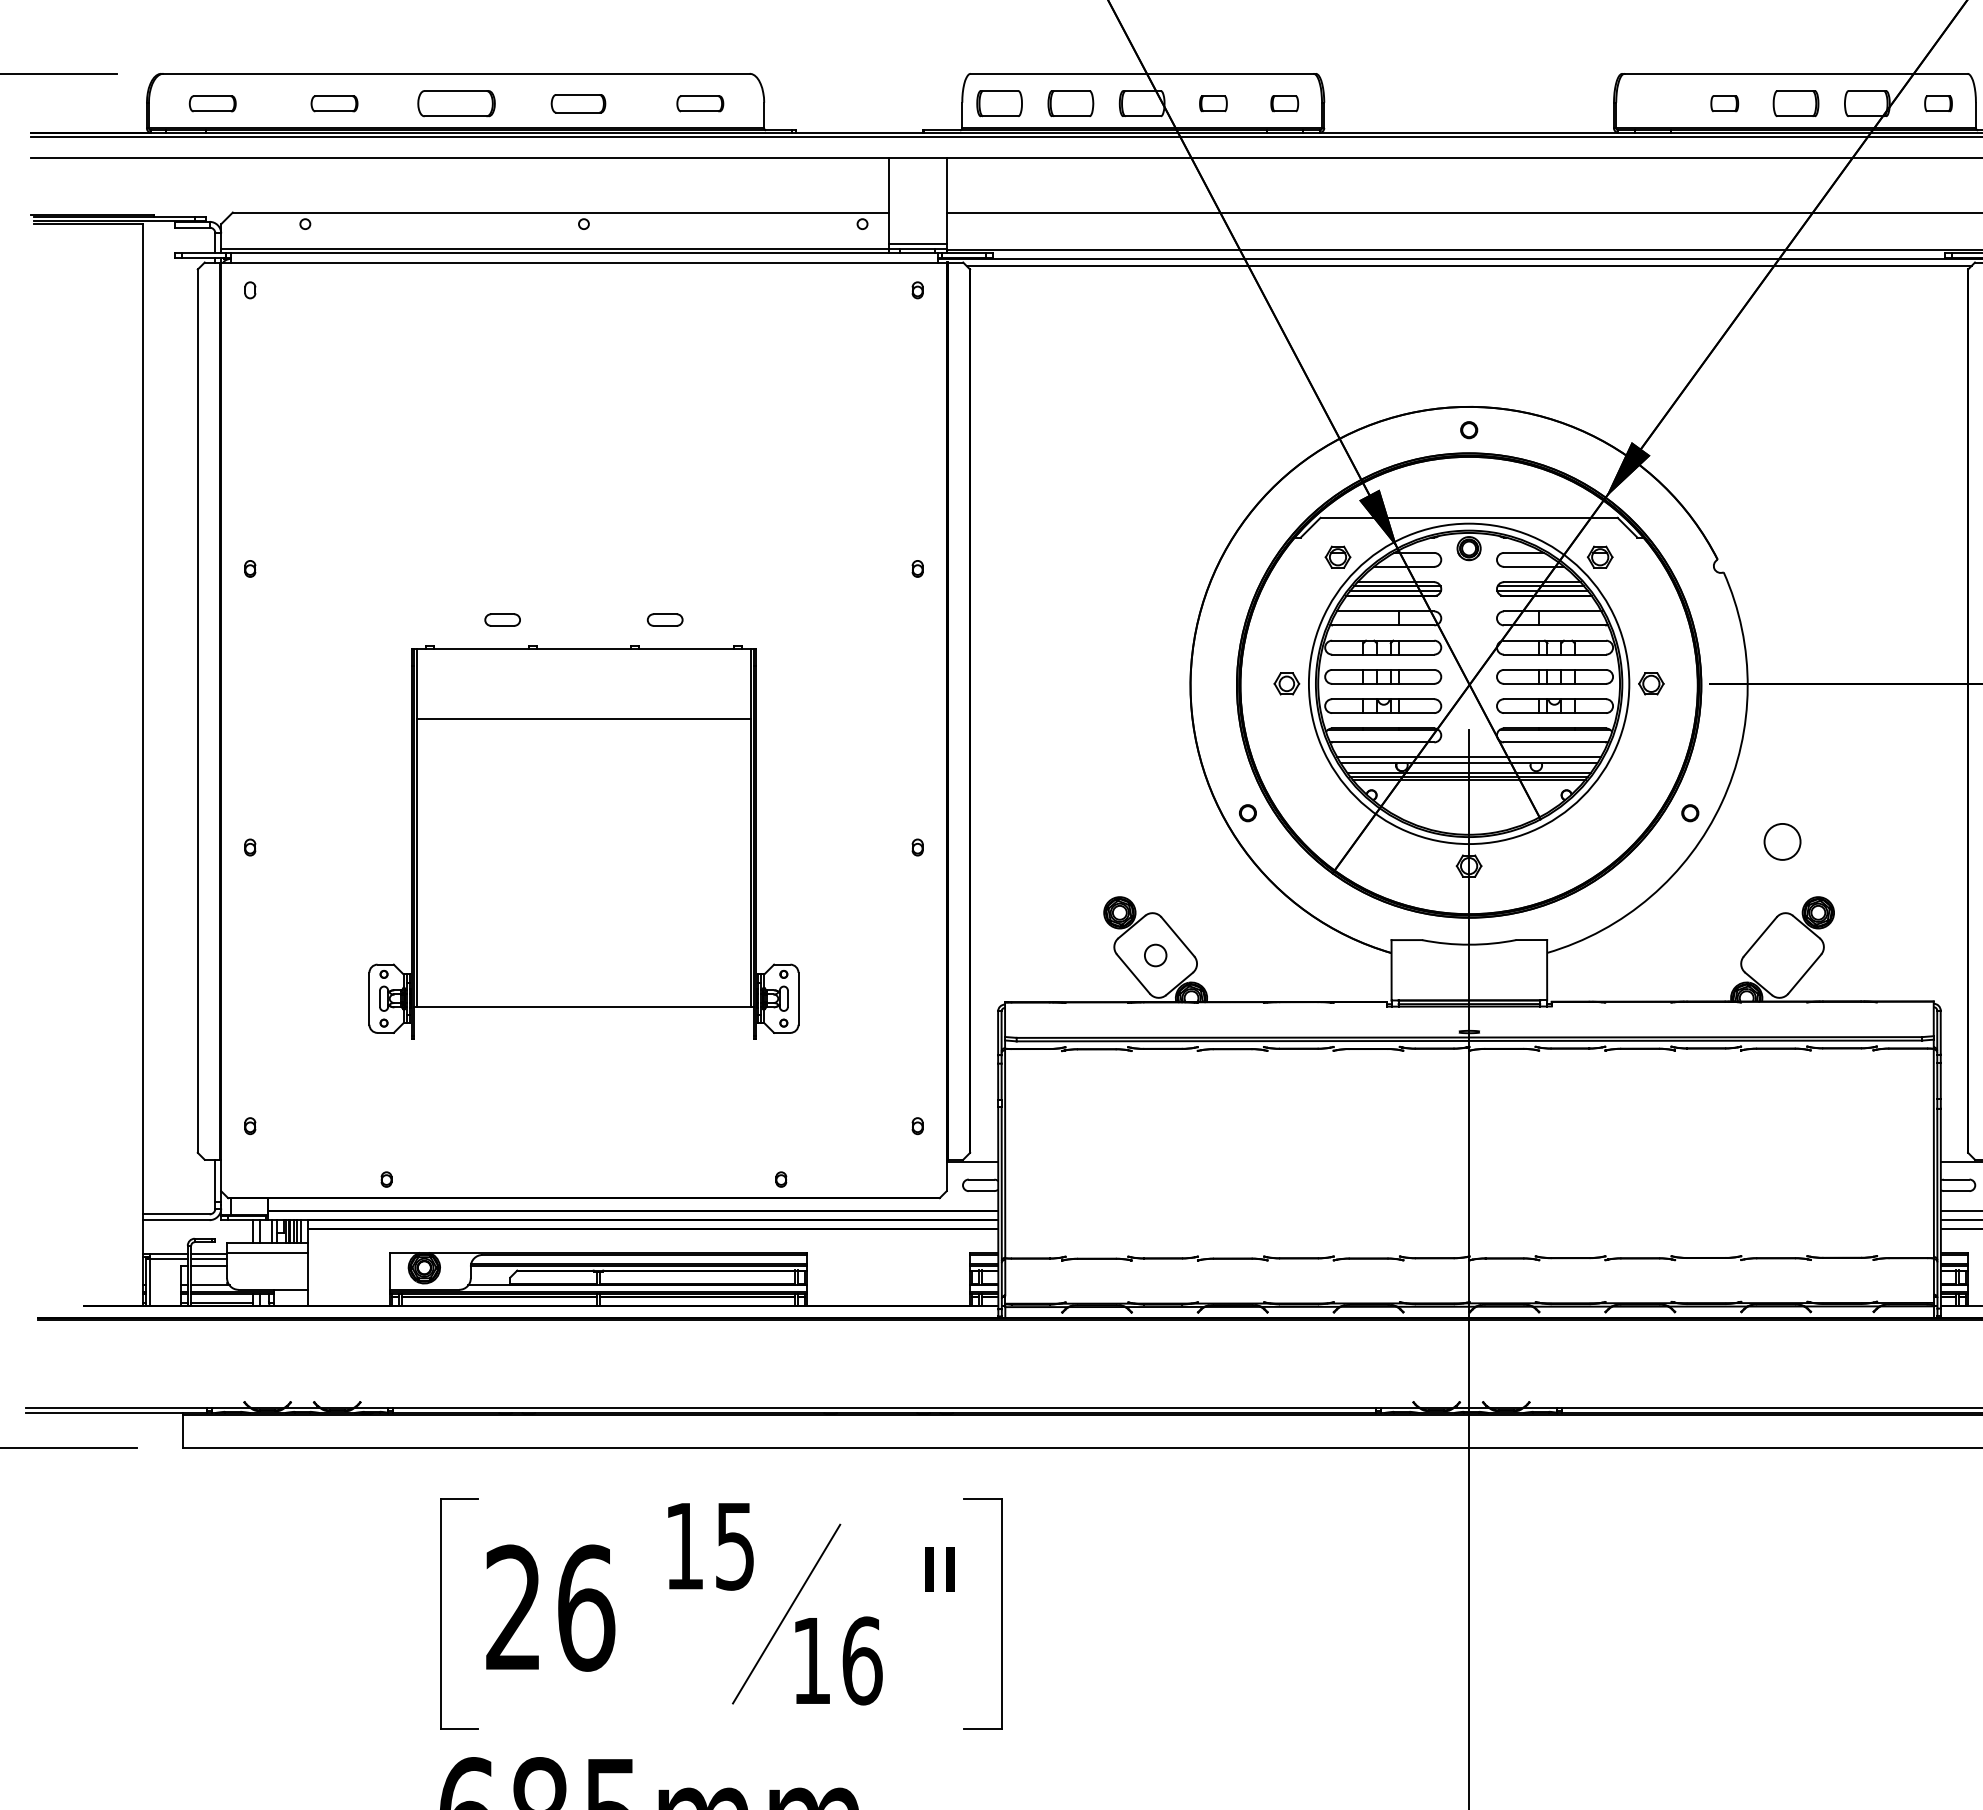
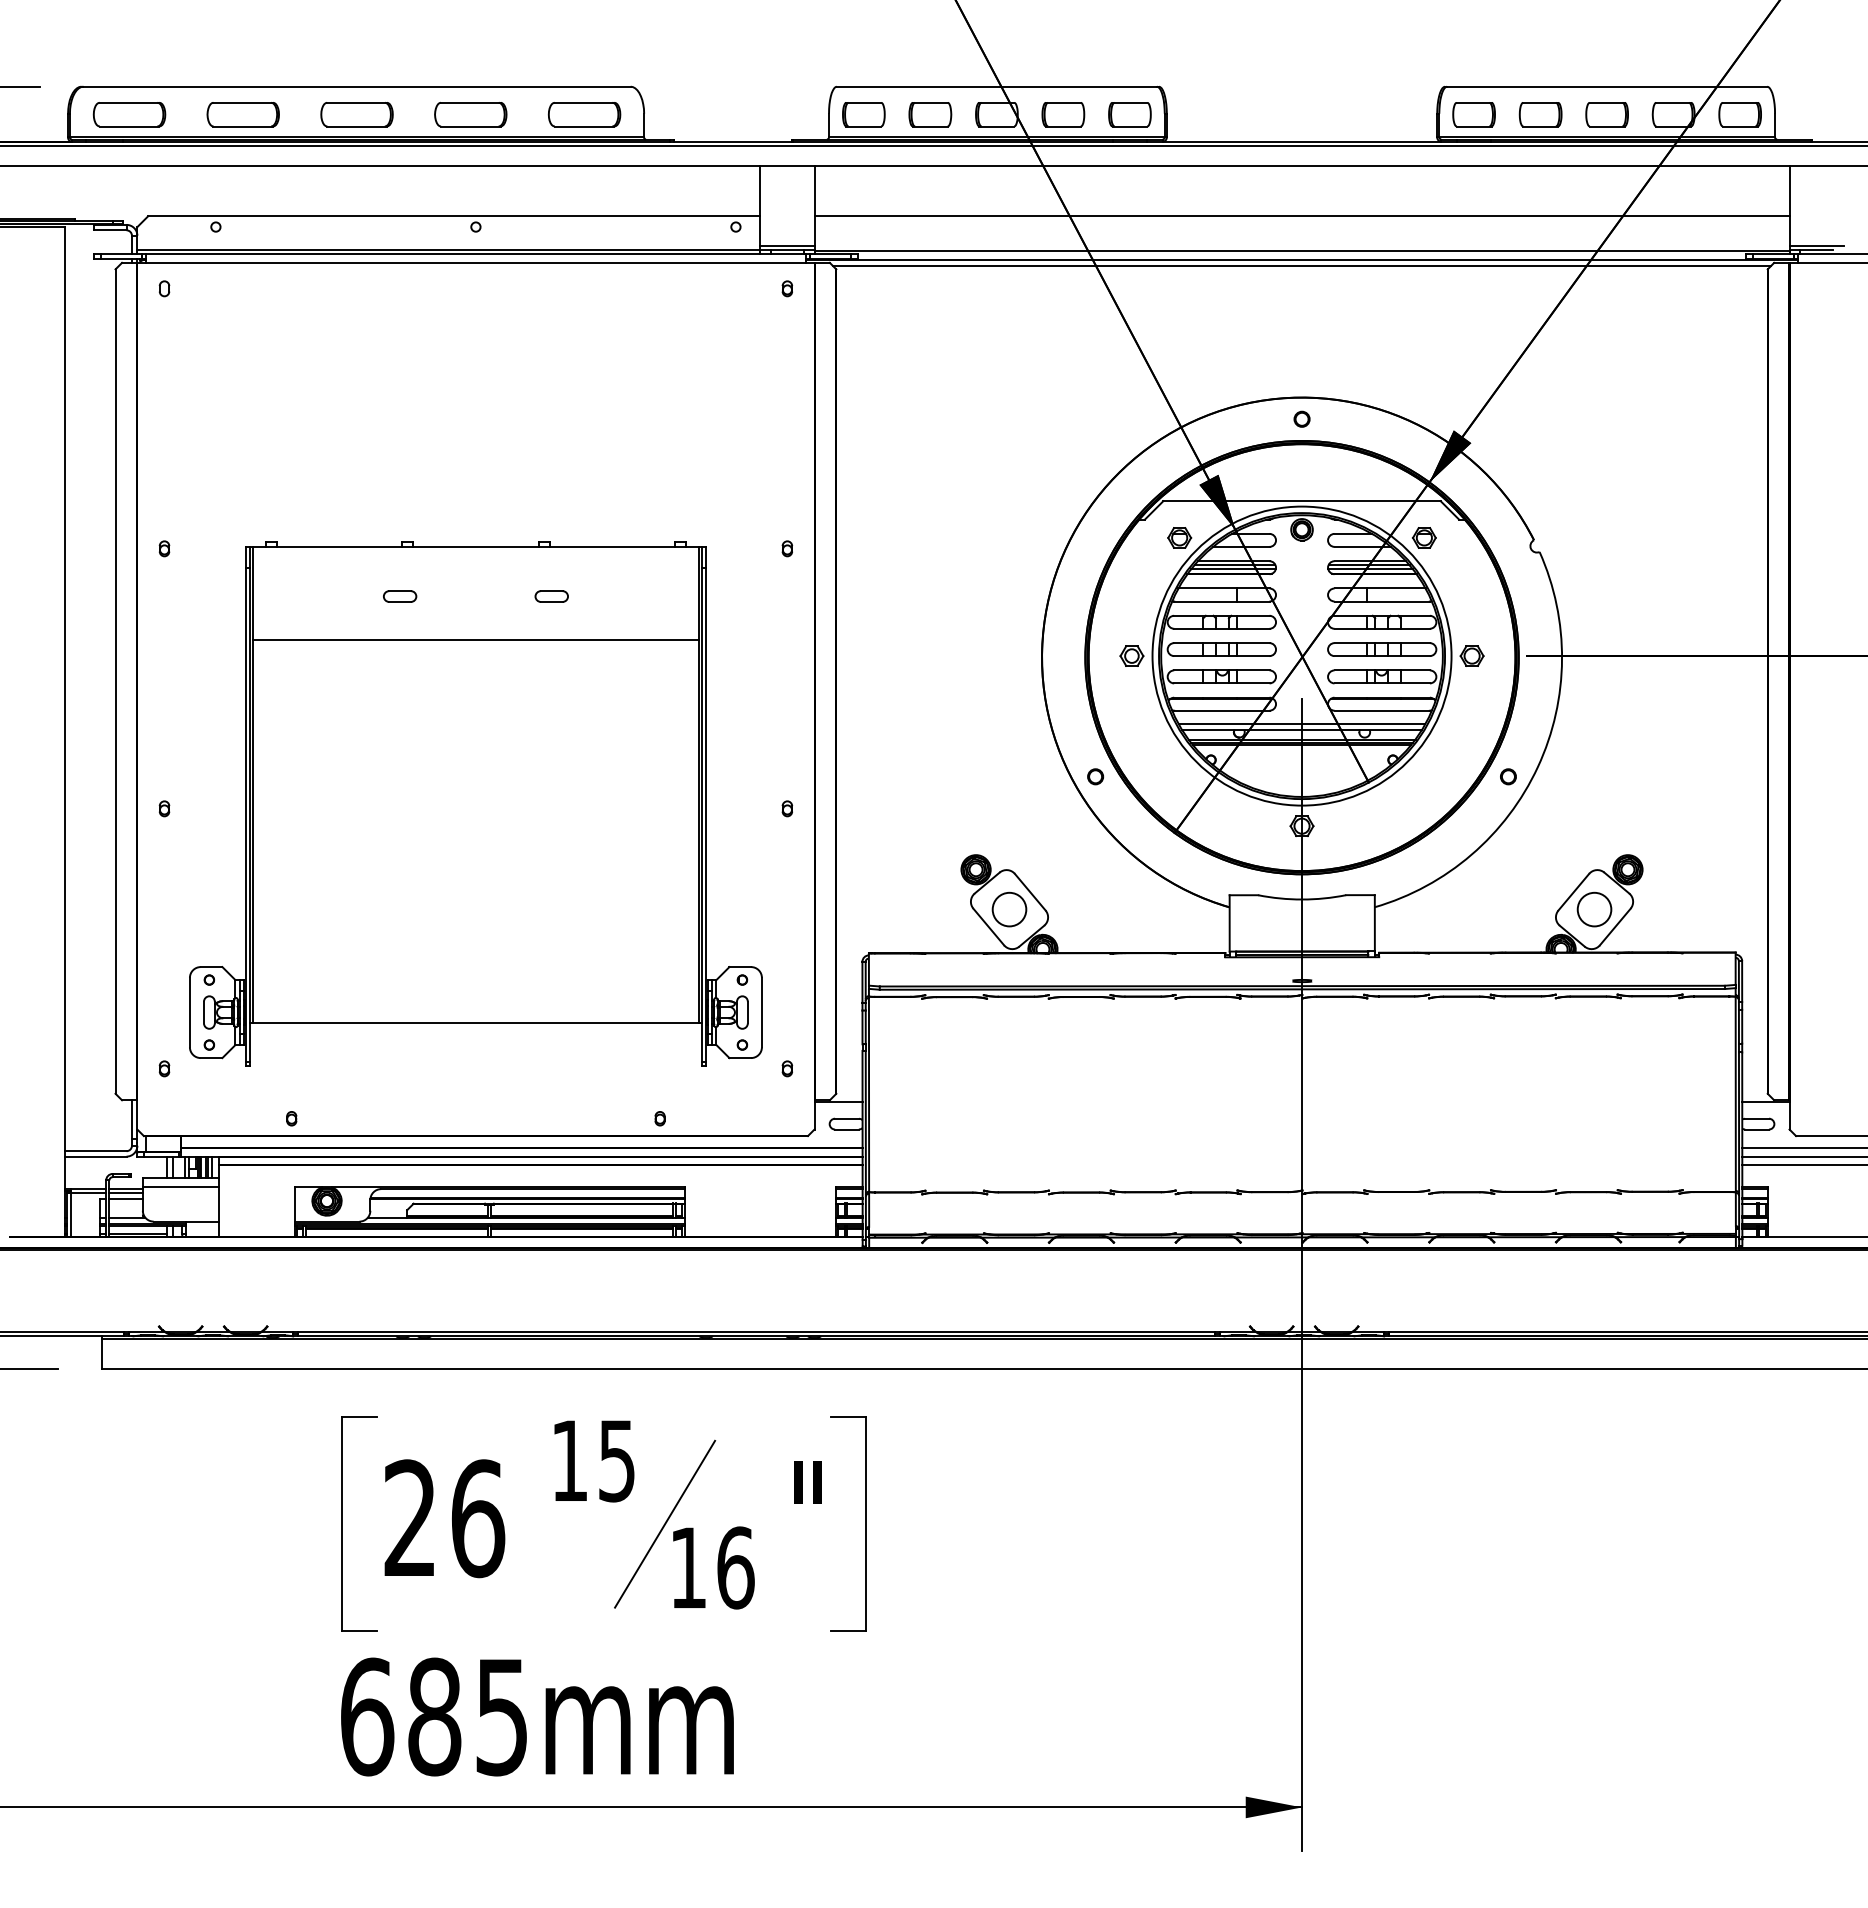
part: (212, 103) -> (129, 114), size x1.67
part: (333, 103) -> (242, 114), size x1.67
part: (578, 103) -> (470, 114), size x1.43
part: (700, 103) -> (584, 114), size x1.67
part: (1213, 103) -> (1063, 114), size x1.67
part: (1284, 103) -> (1129, 114), size x1.67
part: (1652, 103) -> (1473, 114), added
part: (1724, 103) -> (1540, 114), size x1.67
part: (1937, 103) -> (1739, 114), size x1.67
part: (583, 841) -> (475, 803), size x1.43
circle: (1782, 841) -> (1594, 909), moved
circle: (1155, 955) -> (1009, 909), size x1.67

